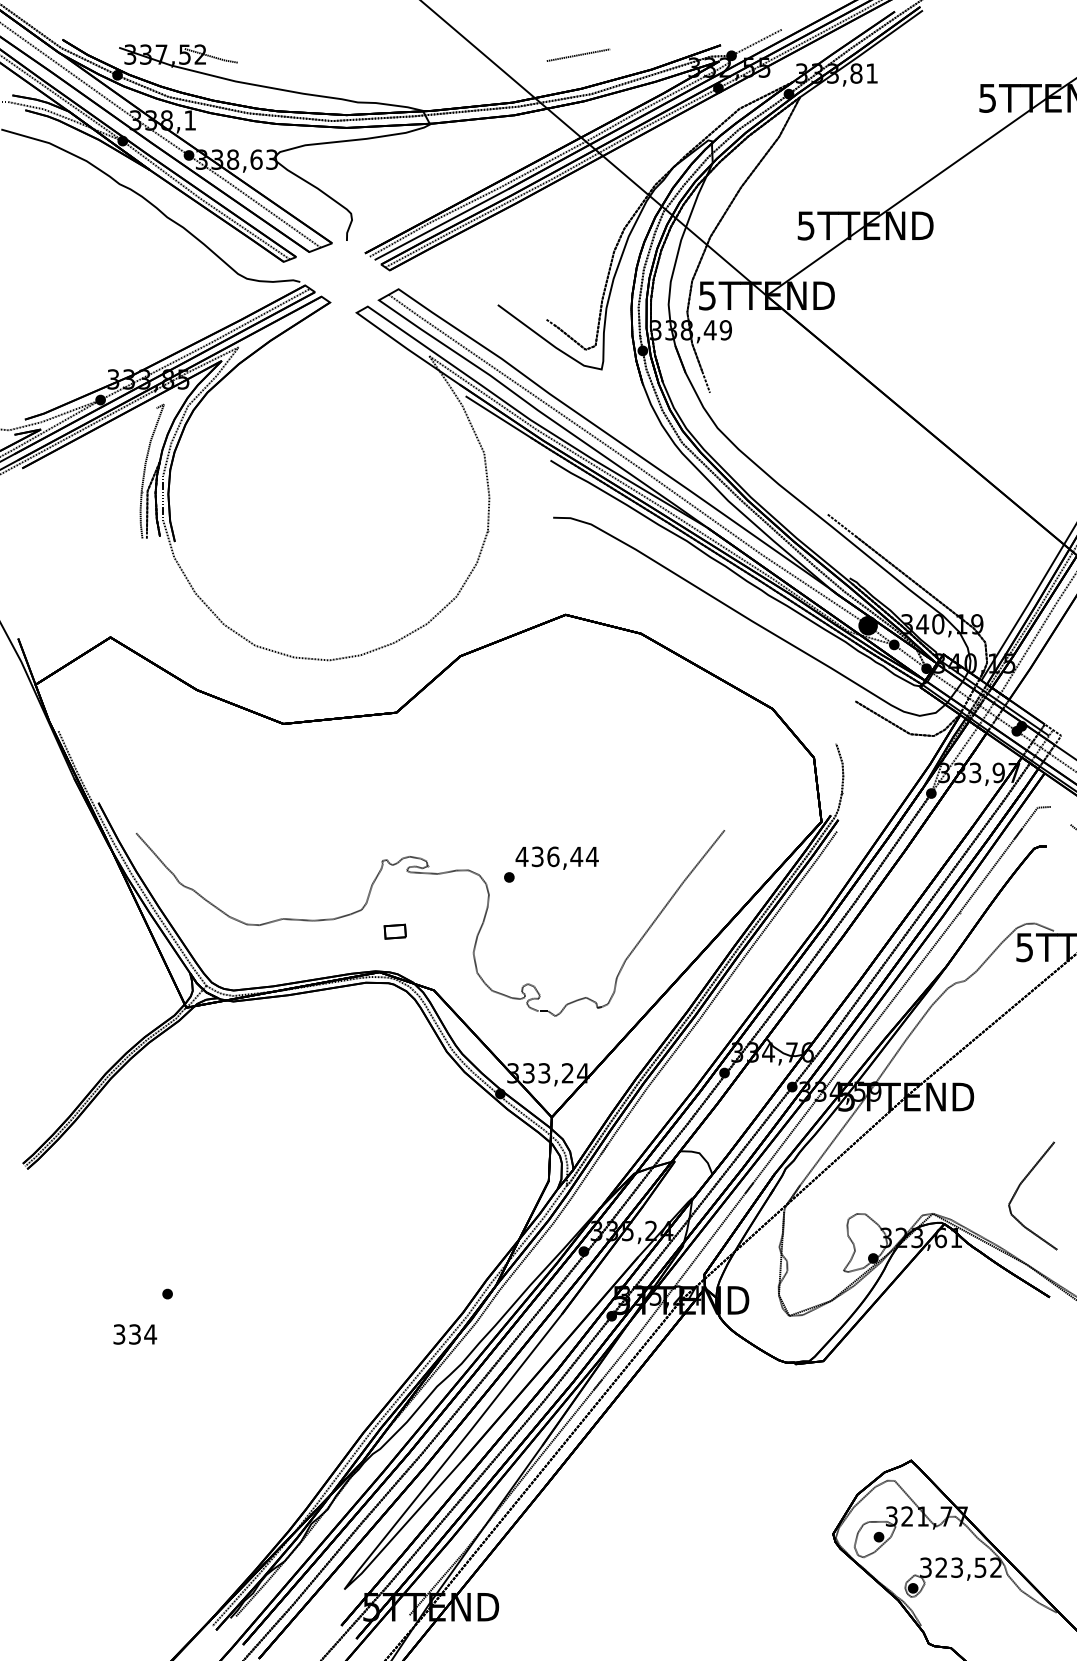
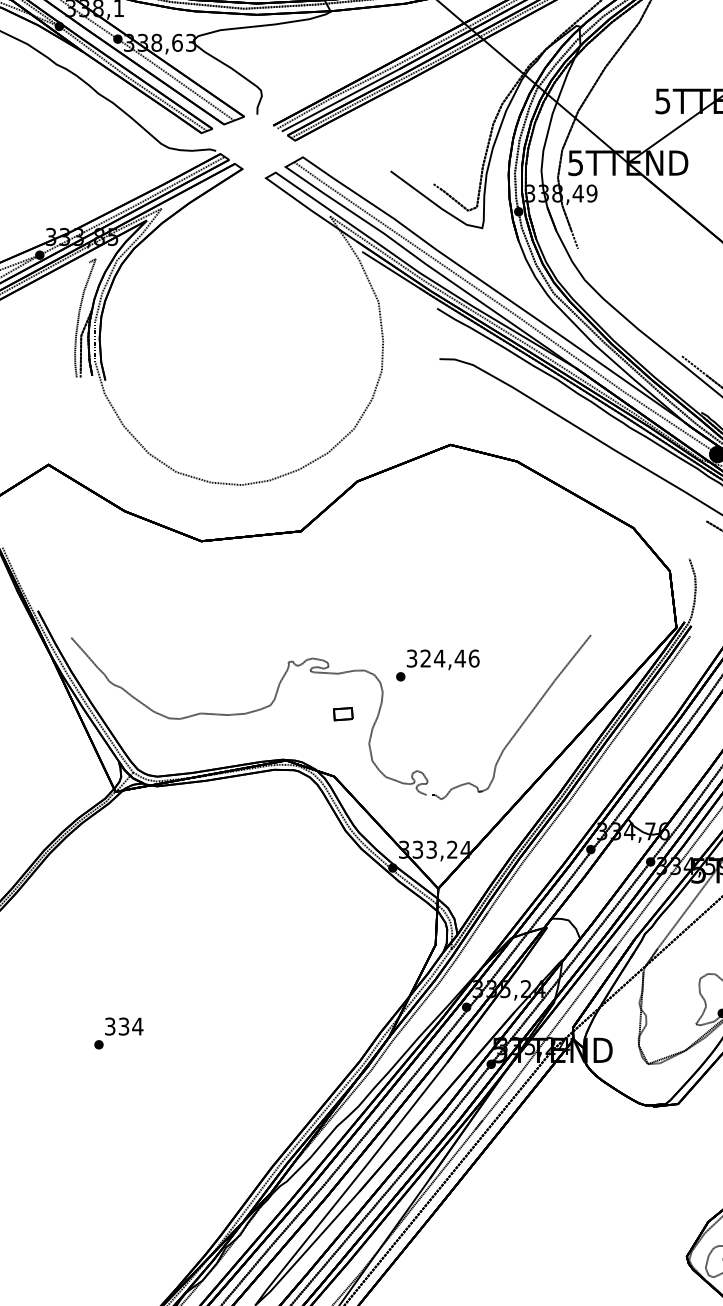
text: (556, 856) -> (442, 658), 436,44 -> 324,46
part: (394, 931) -> (342, 713), moved
text: (135, 1334) -> (124, 1026), moved

